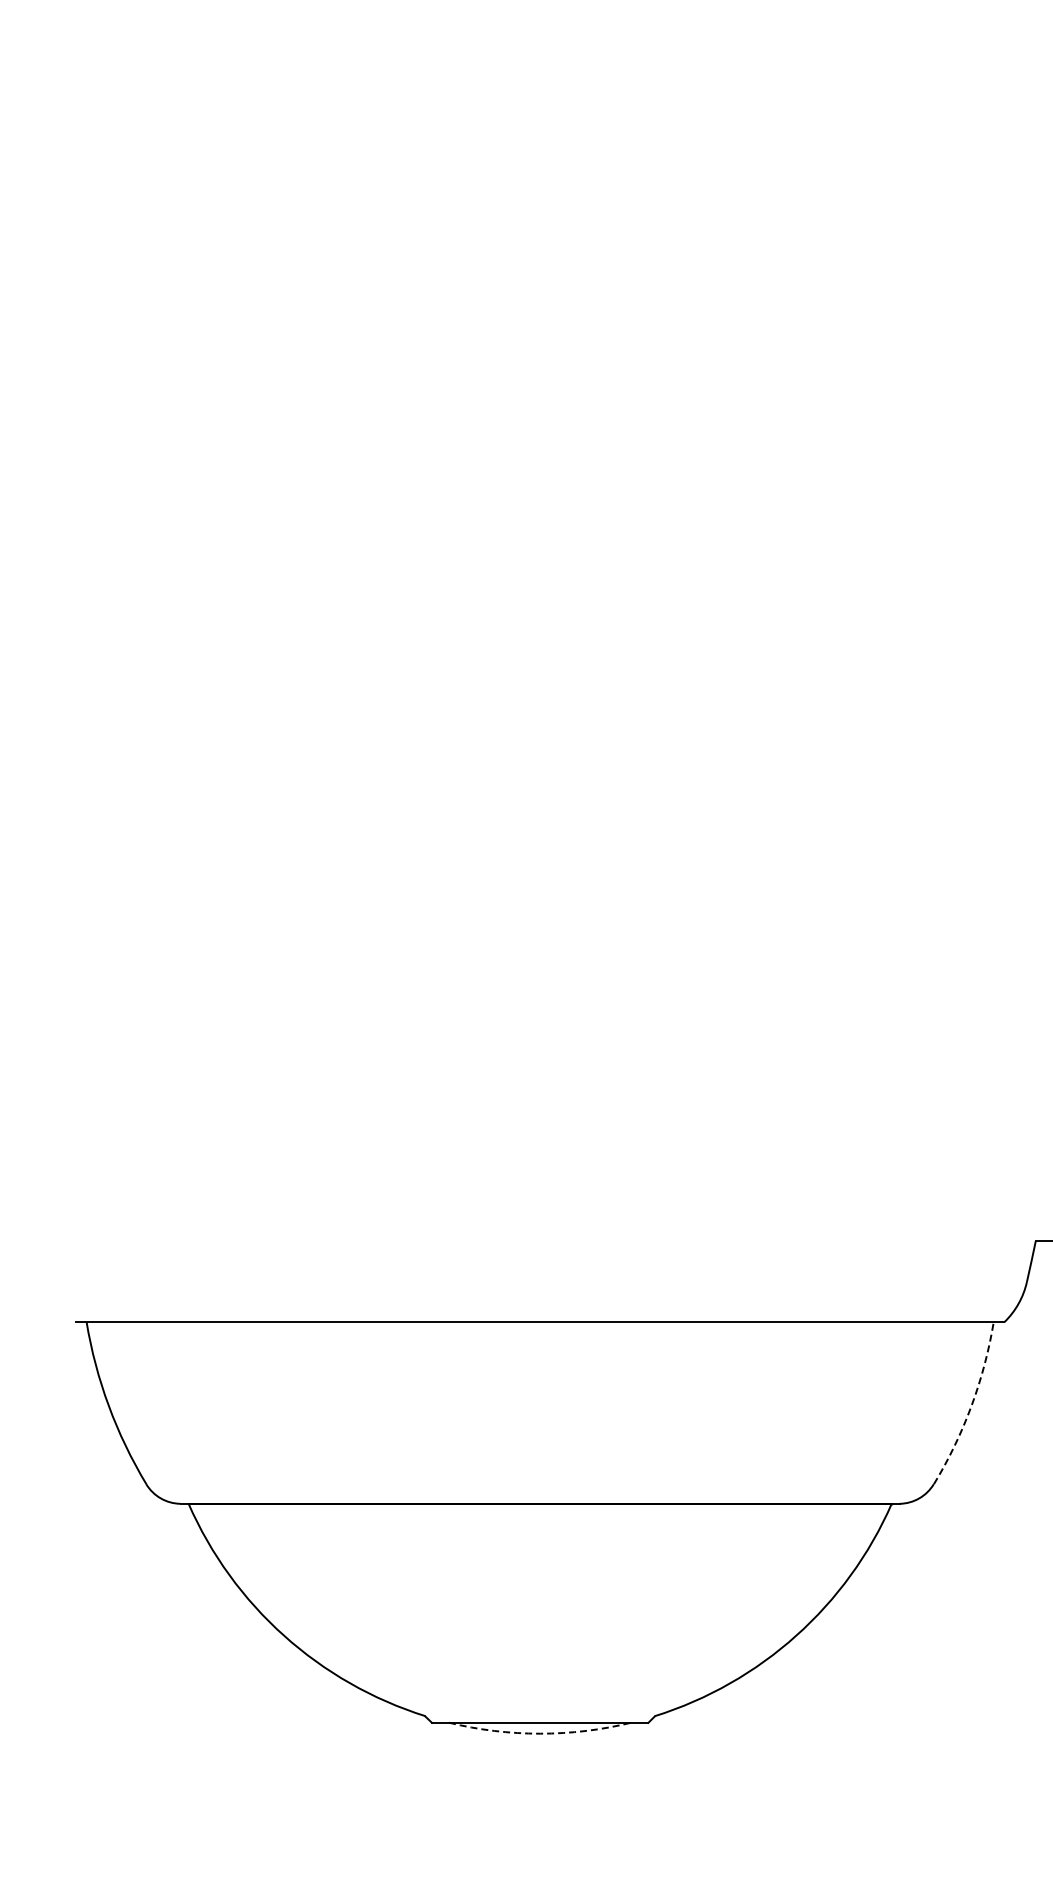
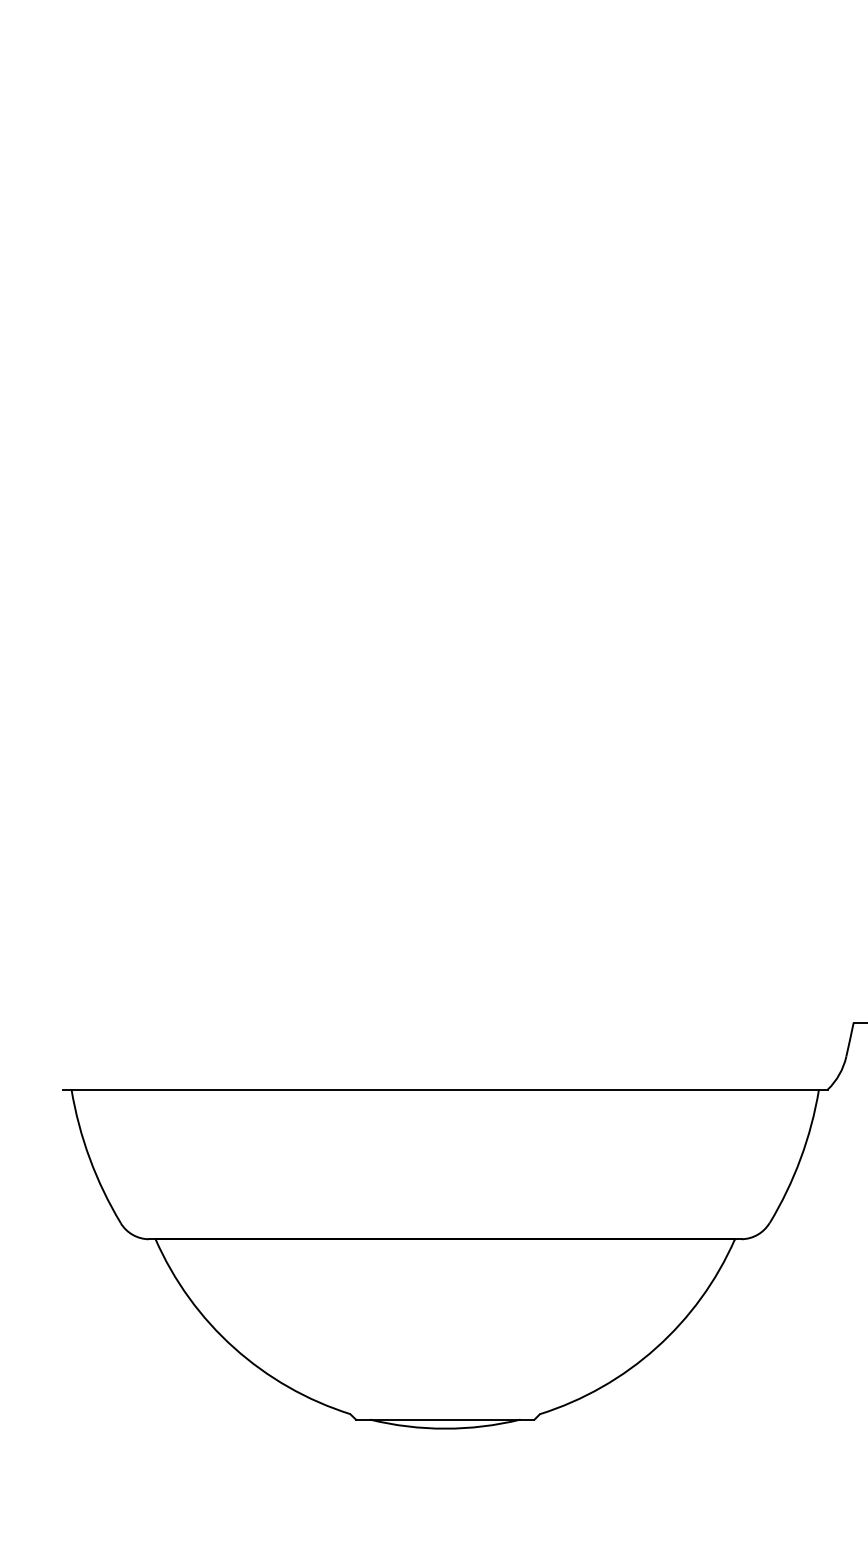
arc: (971, 1405) -> (800, 1158), dashed -> solid
arc: (540, 1733) -> (445, 1428), dashed -> solid

